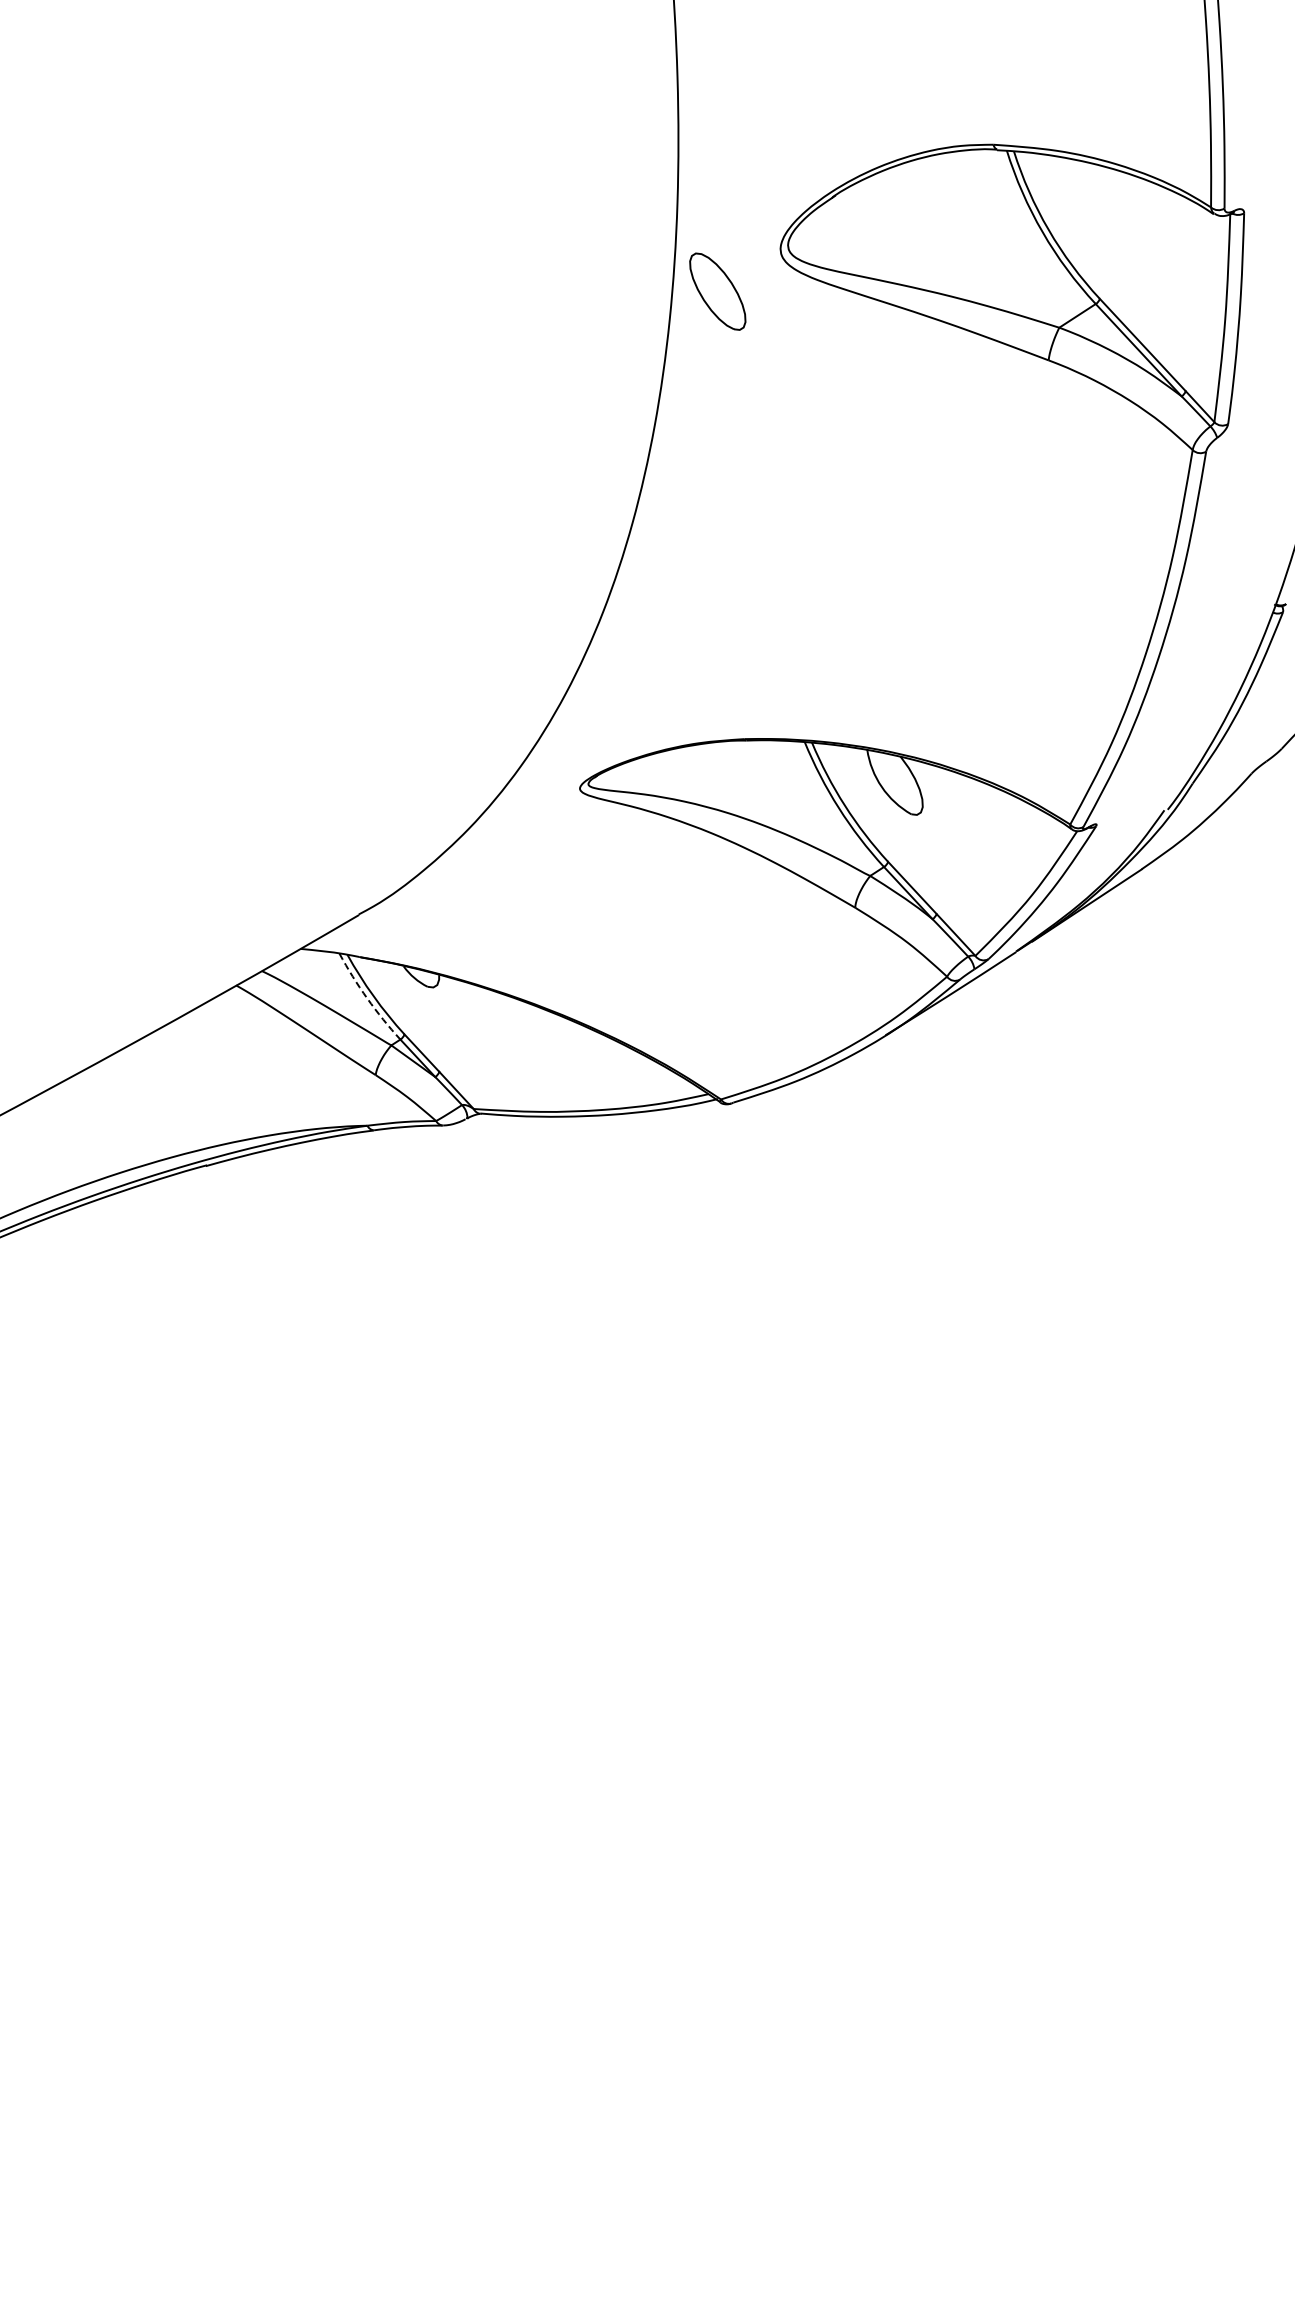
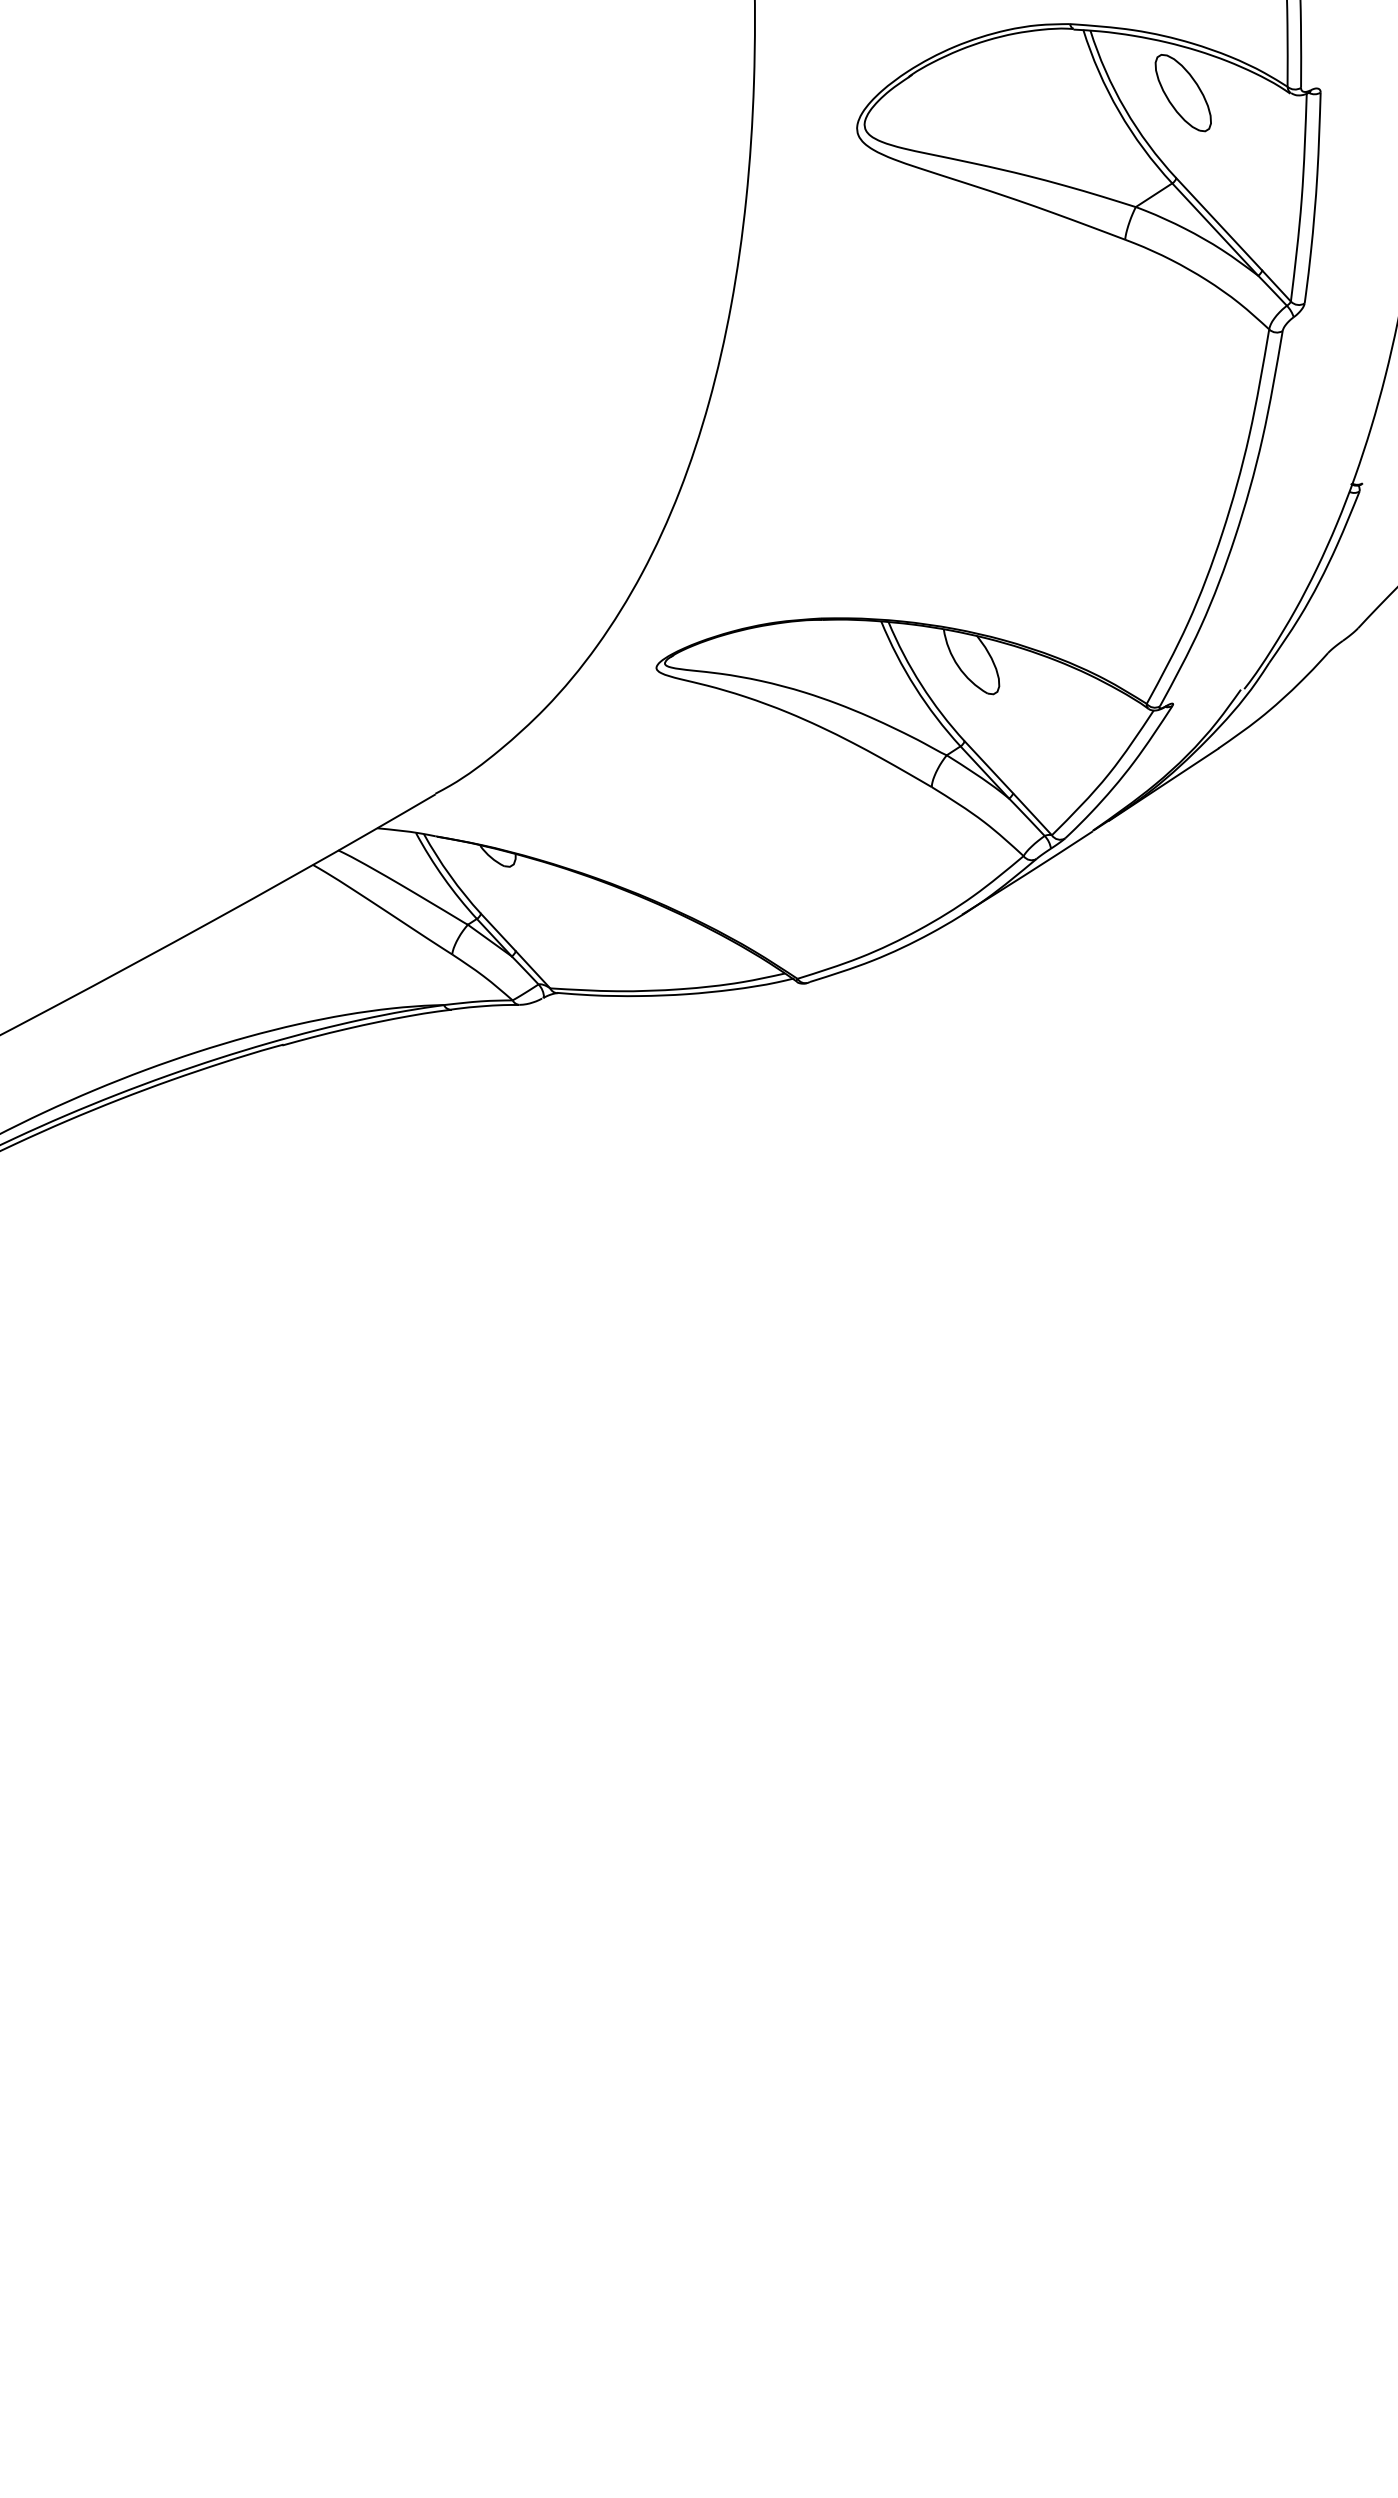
part: (716, 292) -> (1182, 93), moved
arc: (366, 998) -> (443, 877), dashed -> solid

